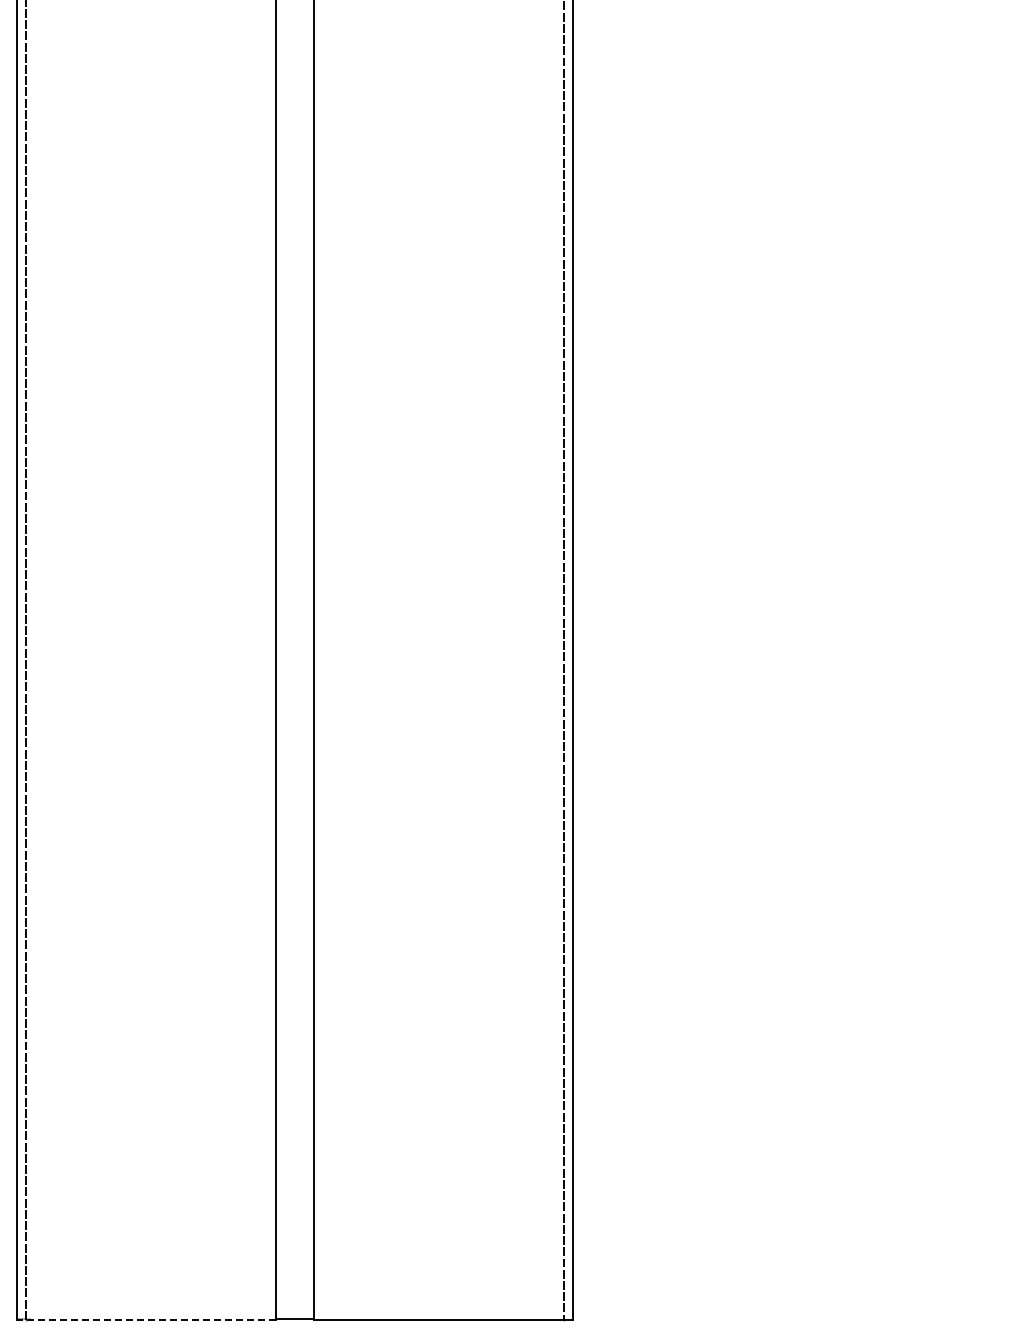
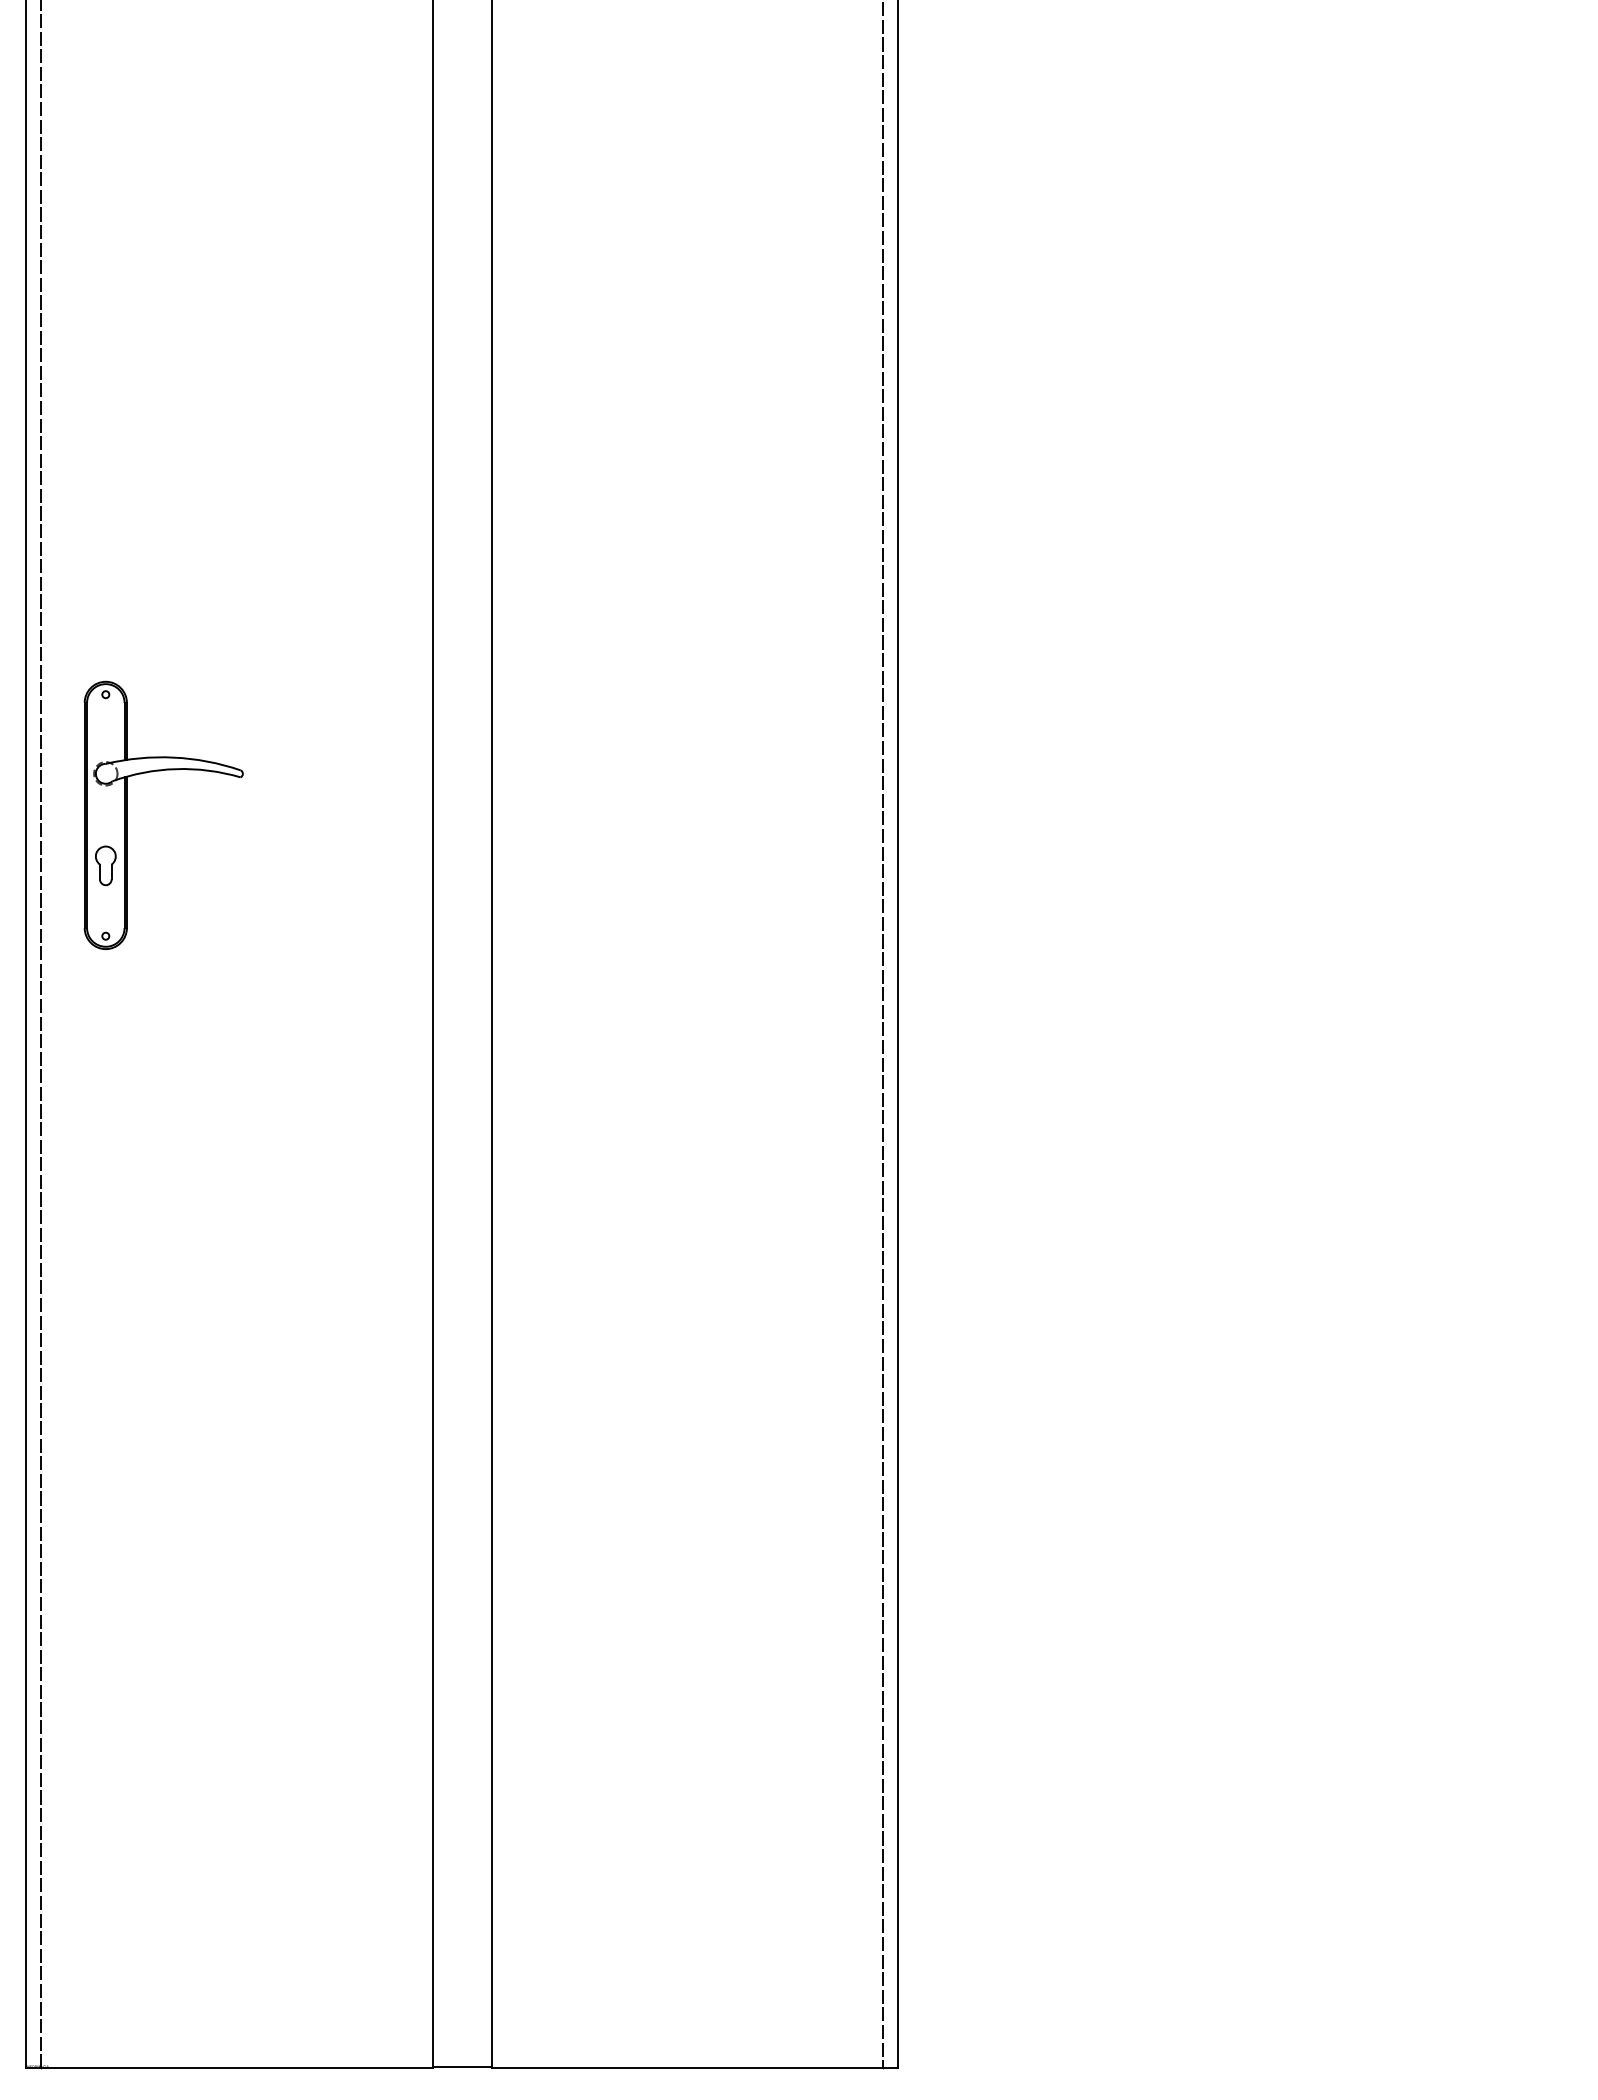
part: (81, 520) -> (127, 815), added
line: (146, 1319) -> (229, 2067), dashed -> solid

